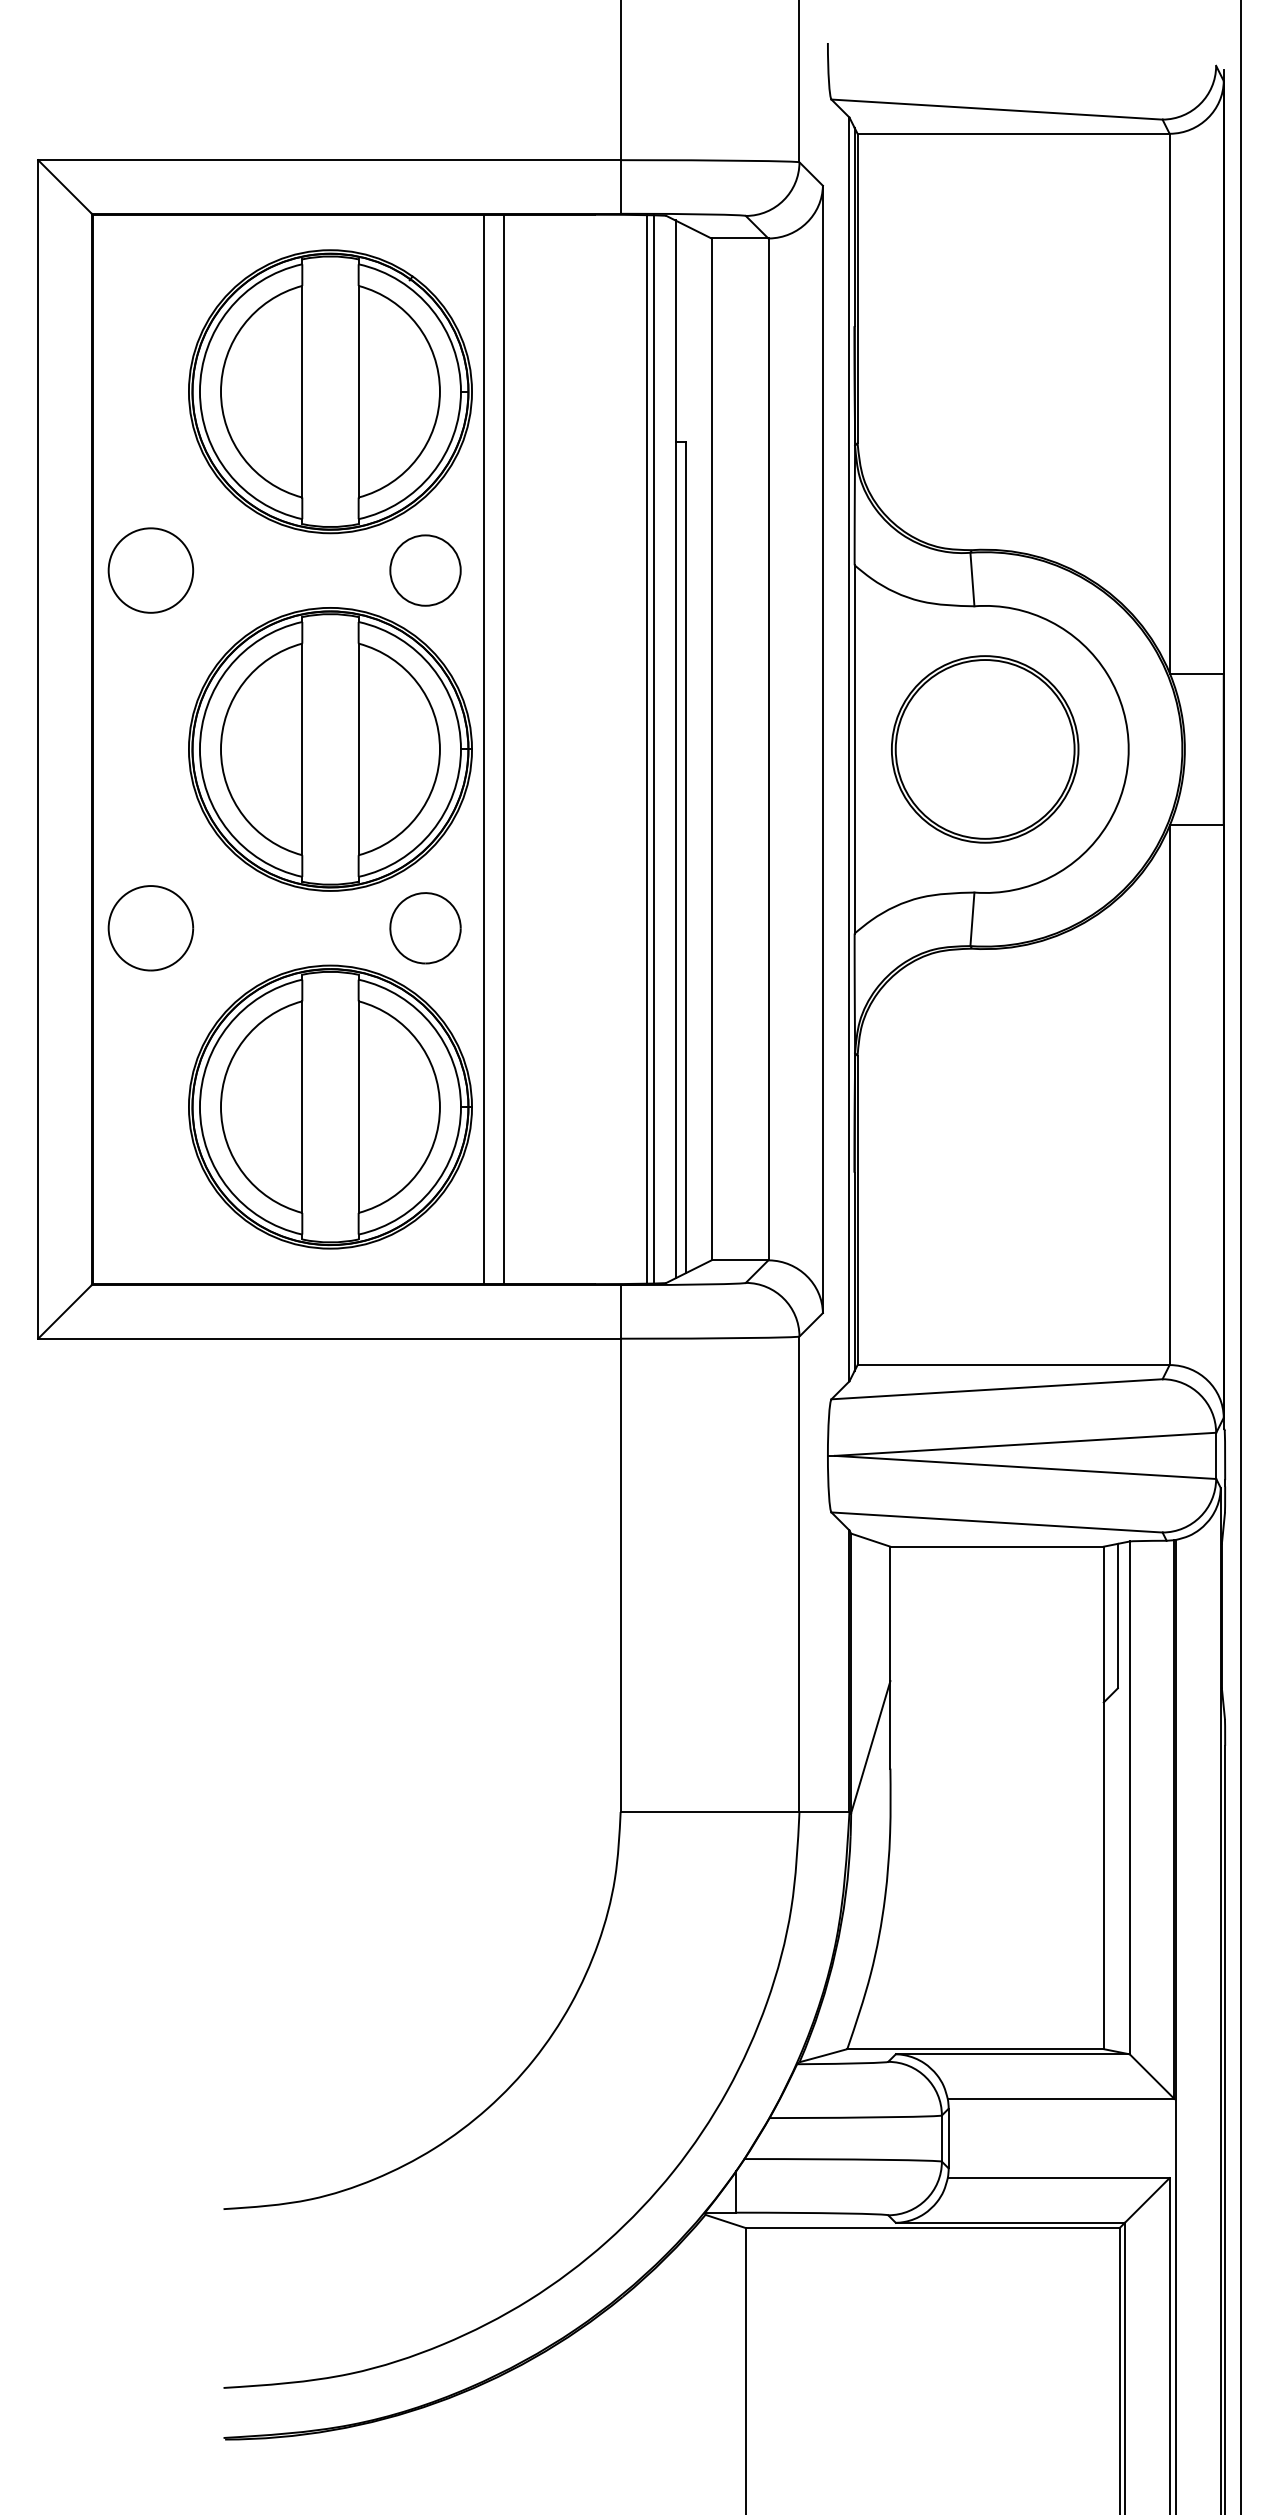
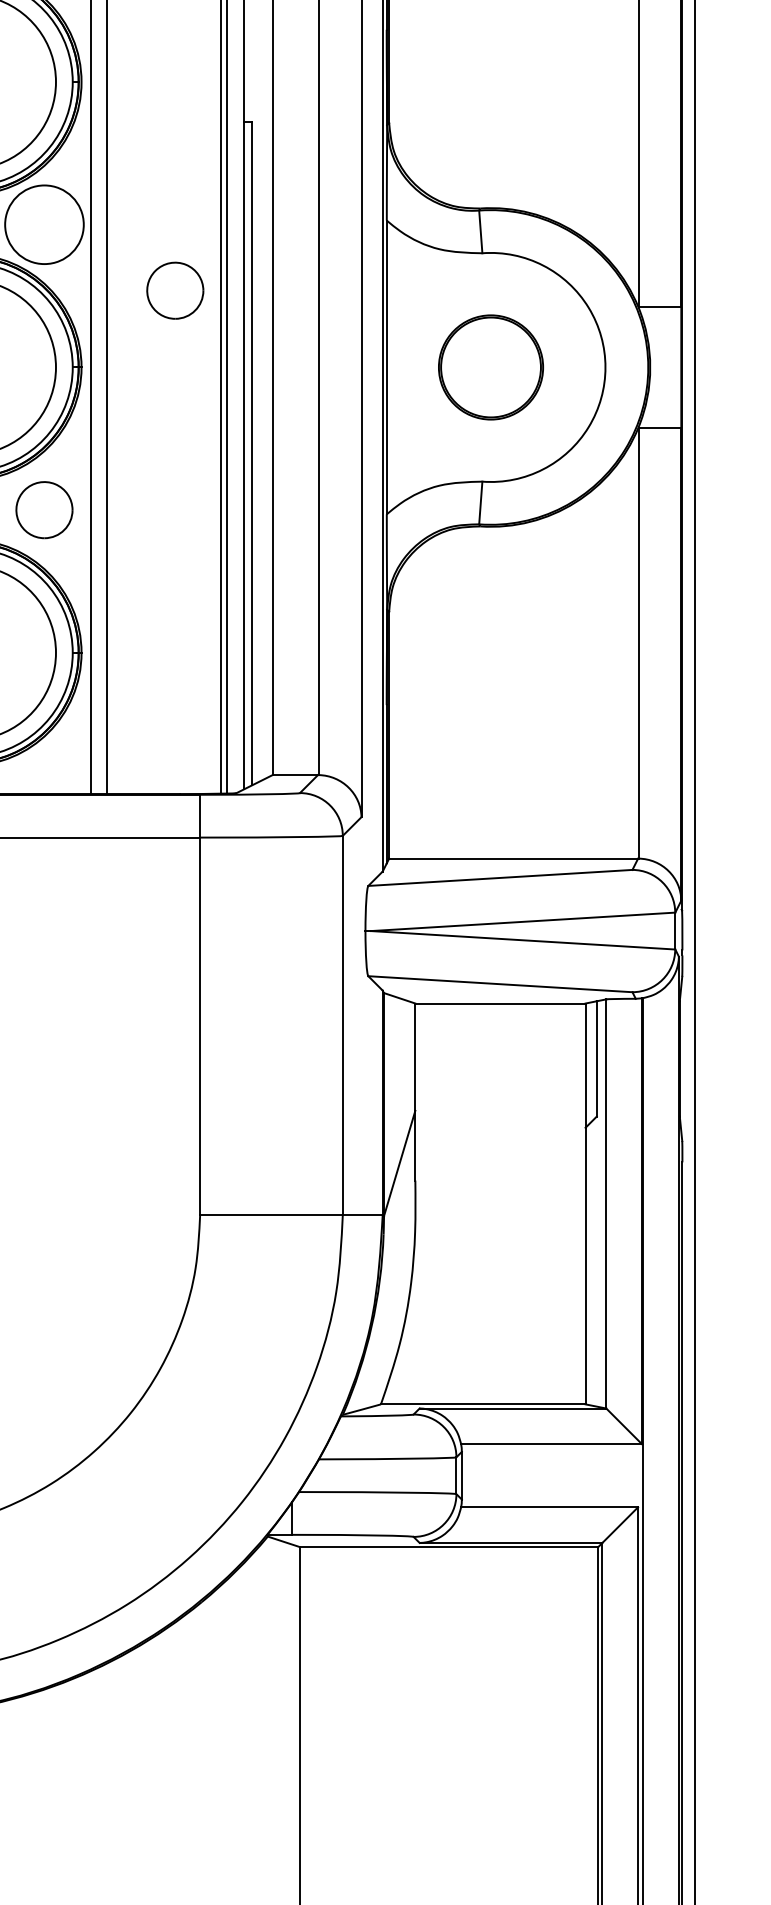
circle: (425, 570) -> (44, 224), size x1.4
part: (589, 653) -> (175, 290), added
part: (985, 749) -> (491, 367), size x0.7

